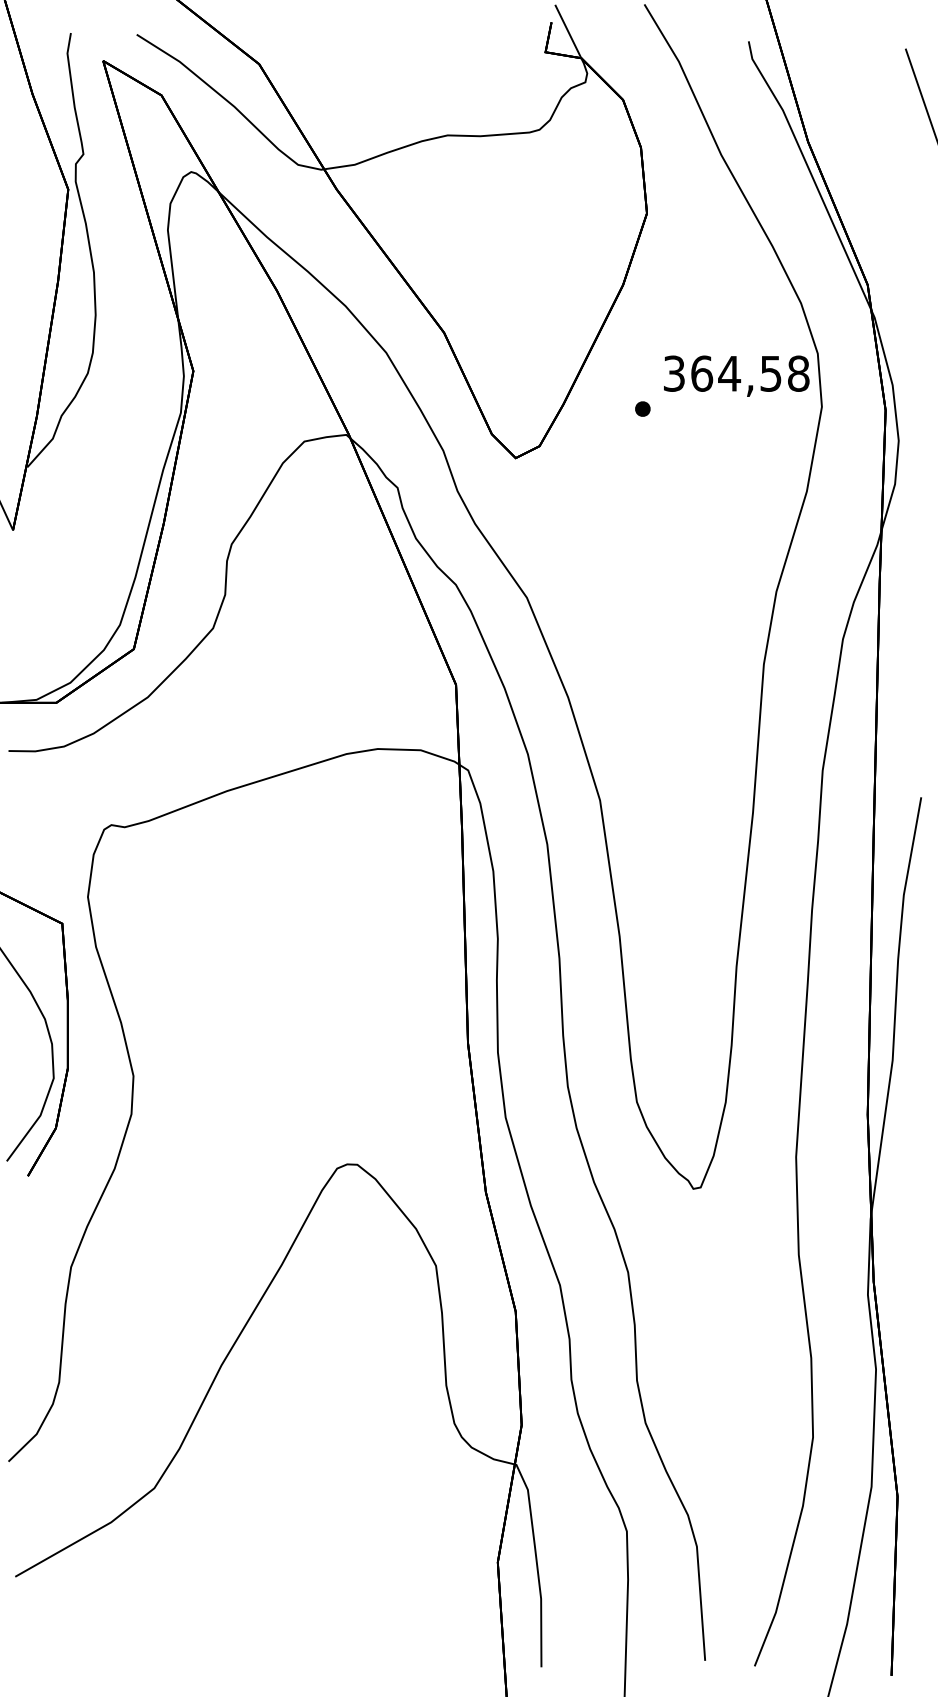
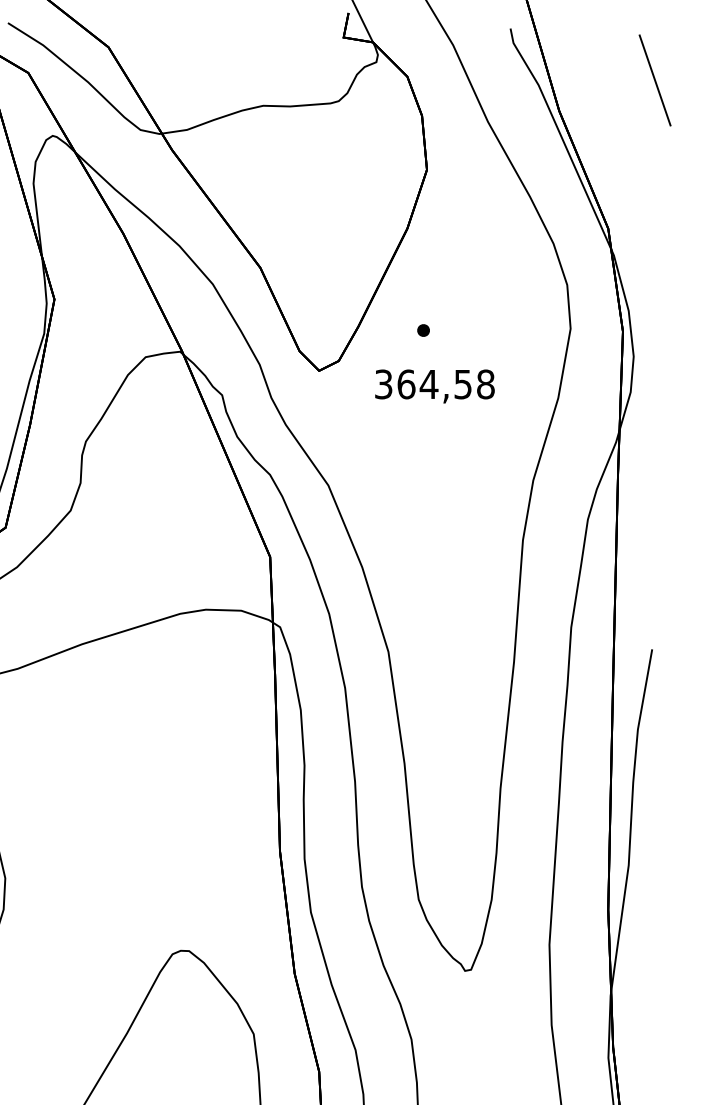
text: (736, 375) -> (434, 385), moved

